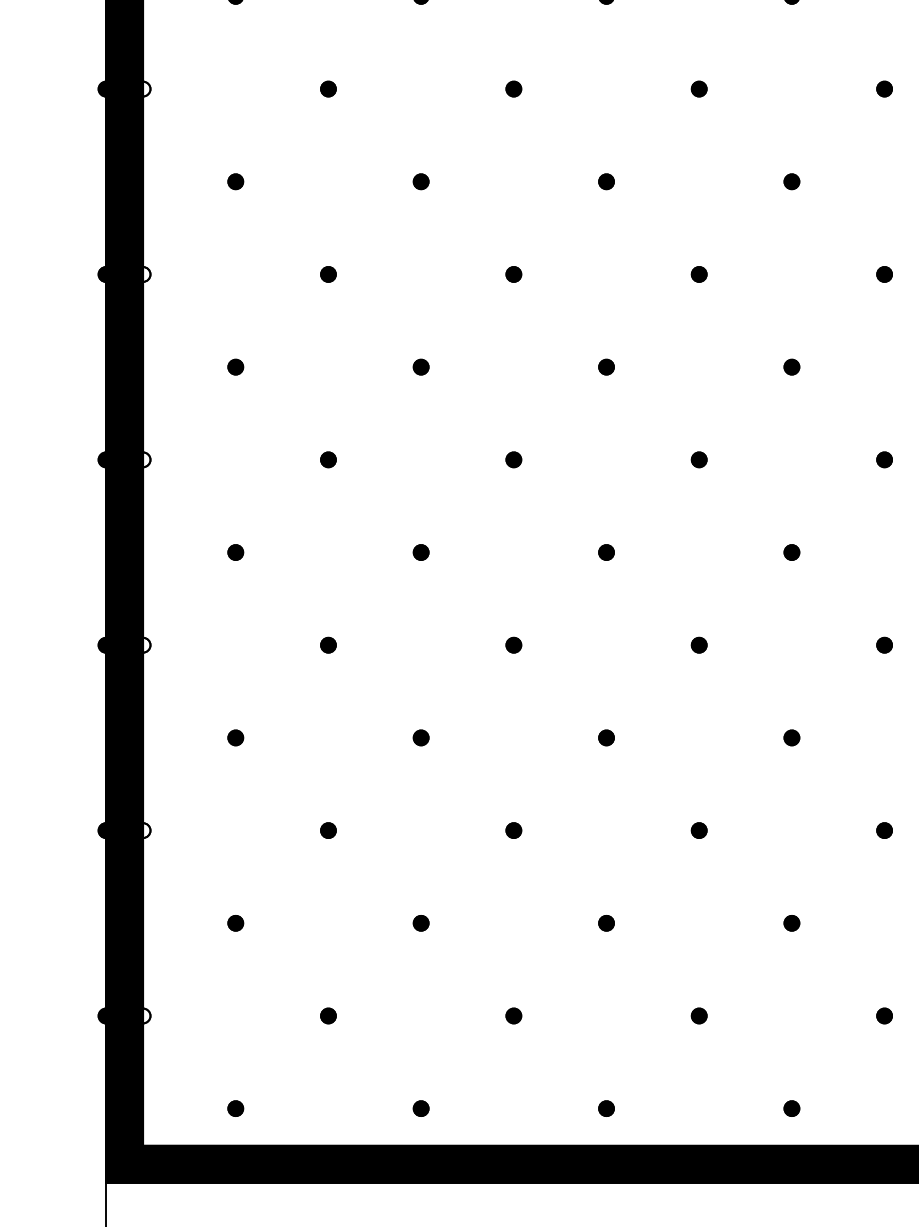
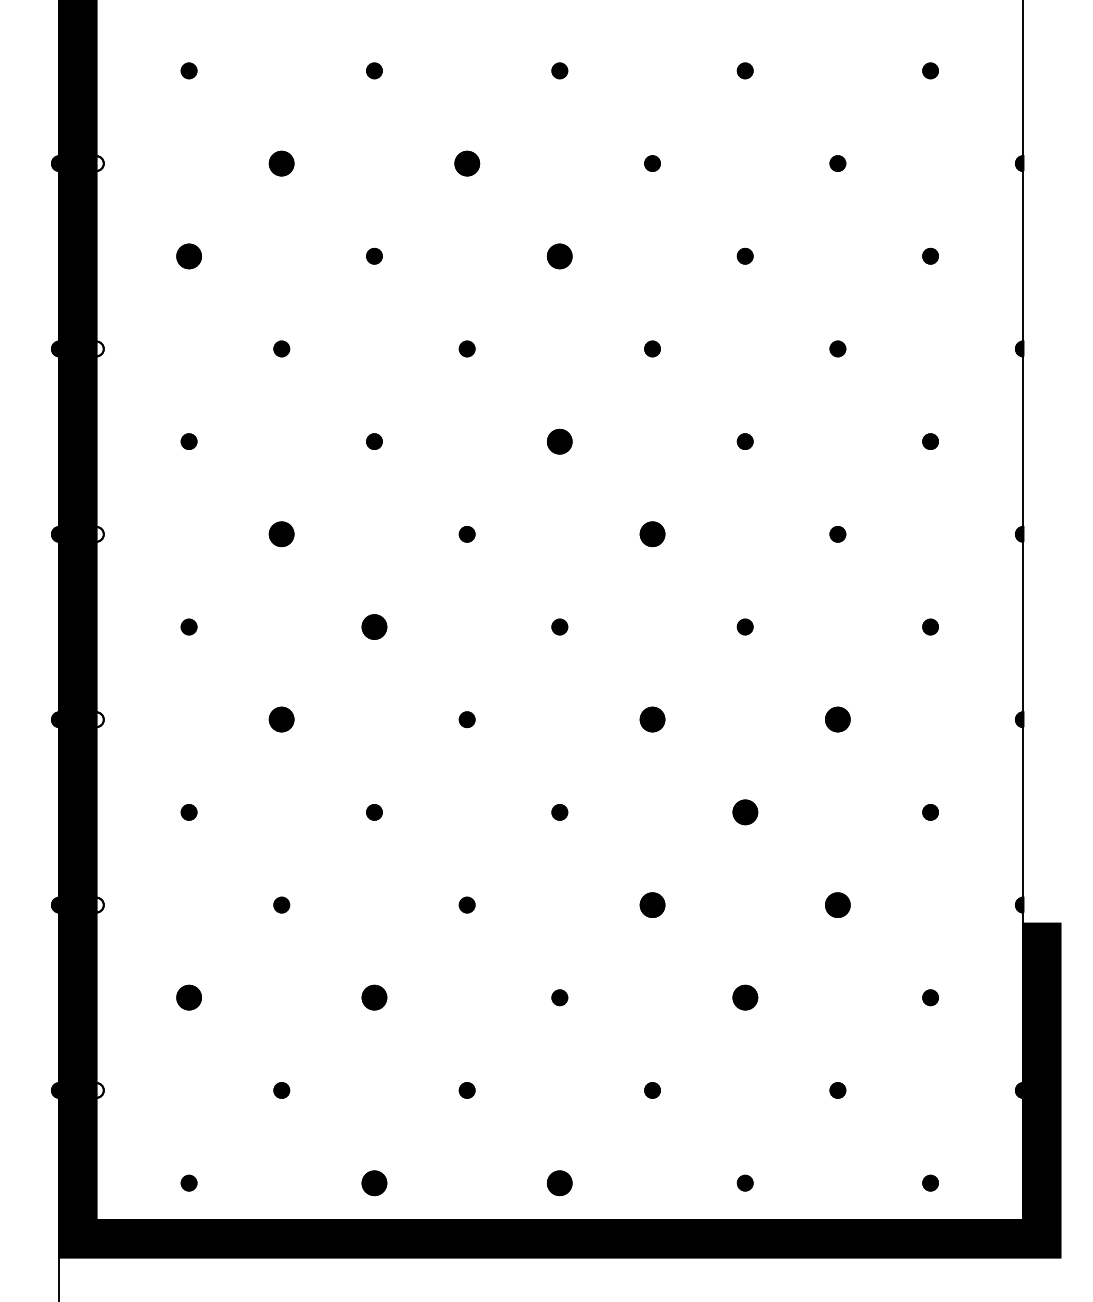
part: (328, 89) -> (281, 163), size x1.6
part: (513, 89) -> (466, 163), size x1.6
part: (235, 181) -> (188, 255), size x1.6
part: (606, 181) -> (559, 255), size x1.6
part: (606, 367) -> (559, 441), size x1.6
part: (328, 460) -> (281, 534), size x1.6
part: (699, 460) -> (652, 534), size x1.6
part: (421, 552) -> (374, 626), size x1.6
part: (328, 645) -> (281, 719), size x1.6
part: (699, 645) -> (652, 719), size x1.6
part: (884, 645) -> (837, 719), size x1.6
part: (791, 738) -> (744, 812), size x1.6
part: (699, 830) -> (652, 904), size x1.6
part: (884, 830) -> (837, 904), size x1.6
part: (235, 923) -> (188, 997), size x1.6
part: (421, 923) -> (374, 997), size x1.6
part: (791, 923) -> (744, 997), size x1.6
part: (421, 1108) -> (374, 1182), size x1.6
part: (606, 1108) -> (559, 1182), size x1.6

